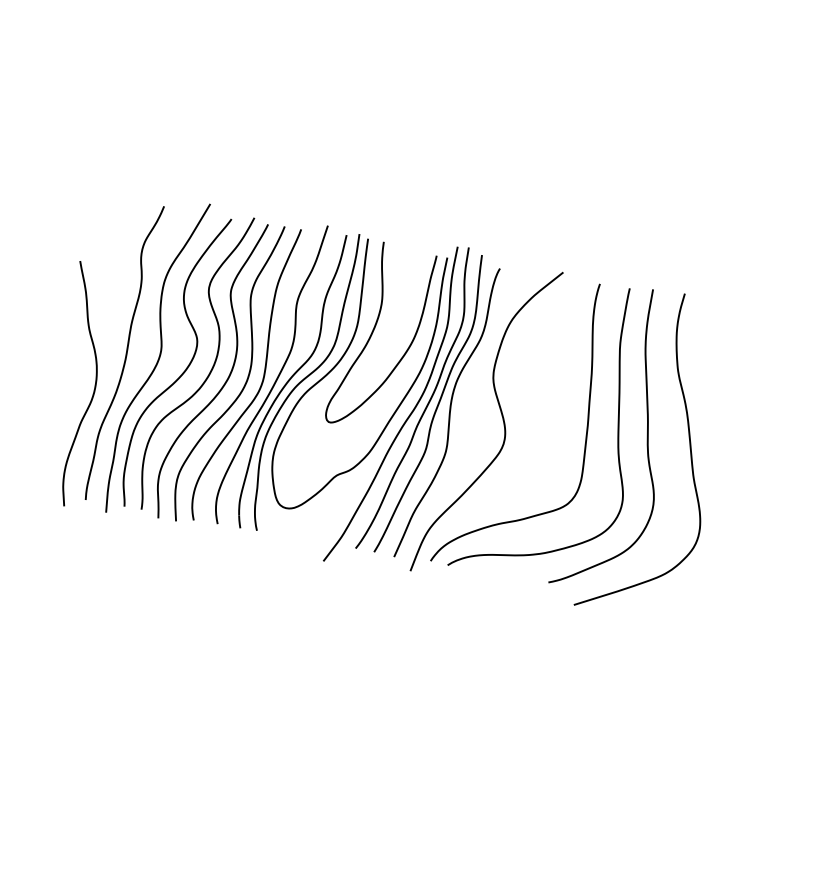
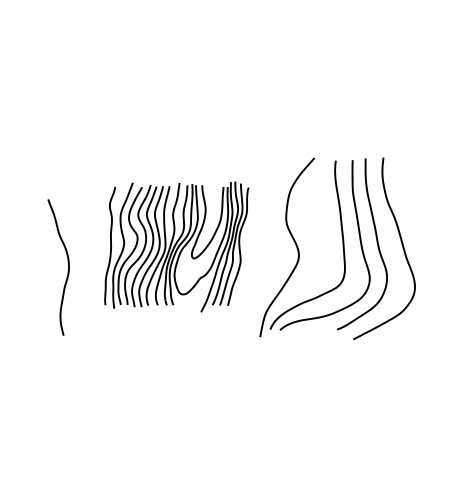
part: (291, 384) -> (176, 246), size x0.7

